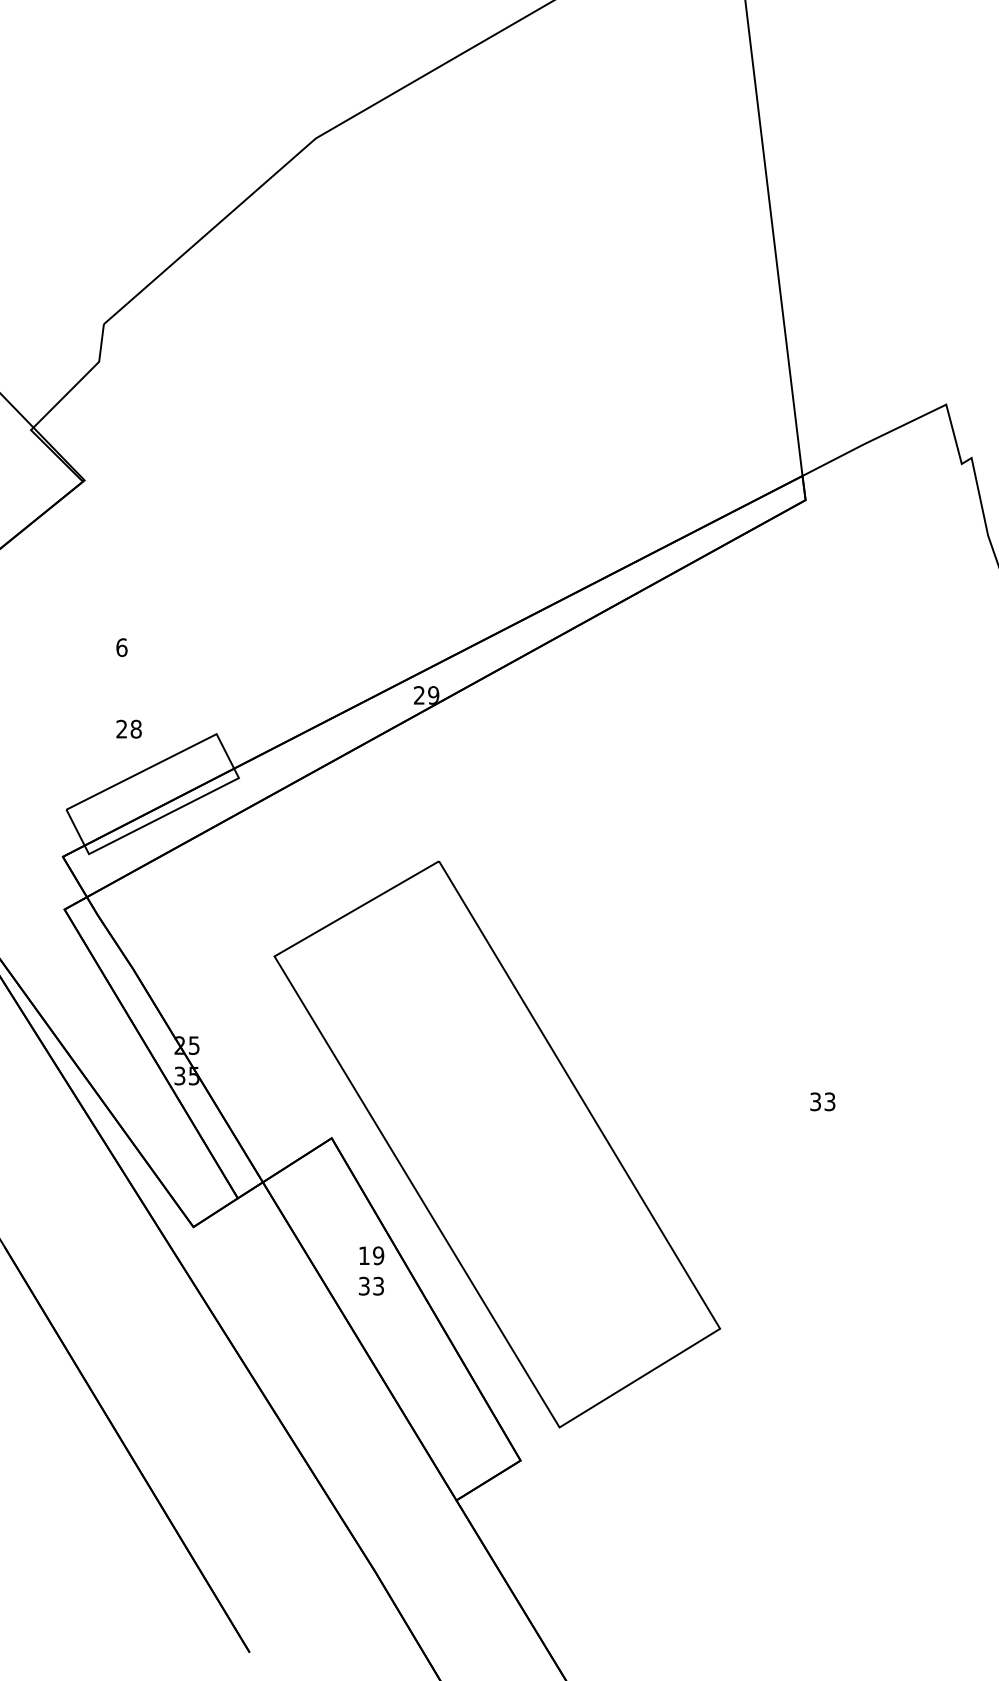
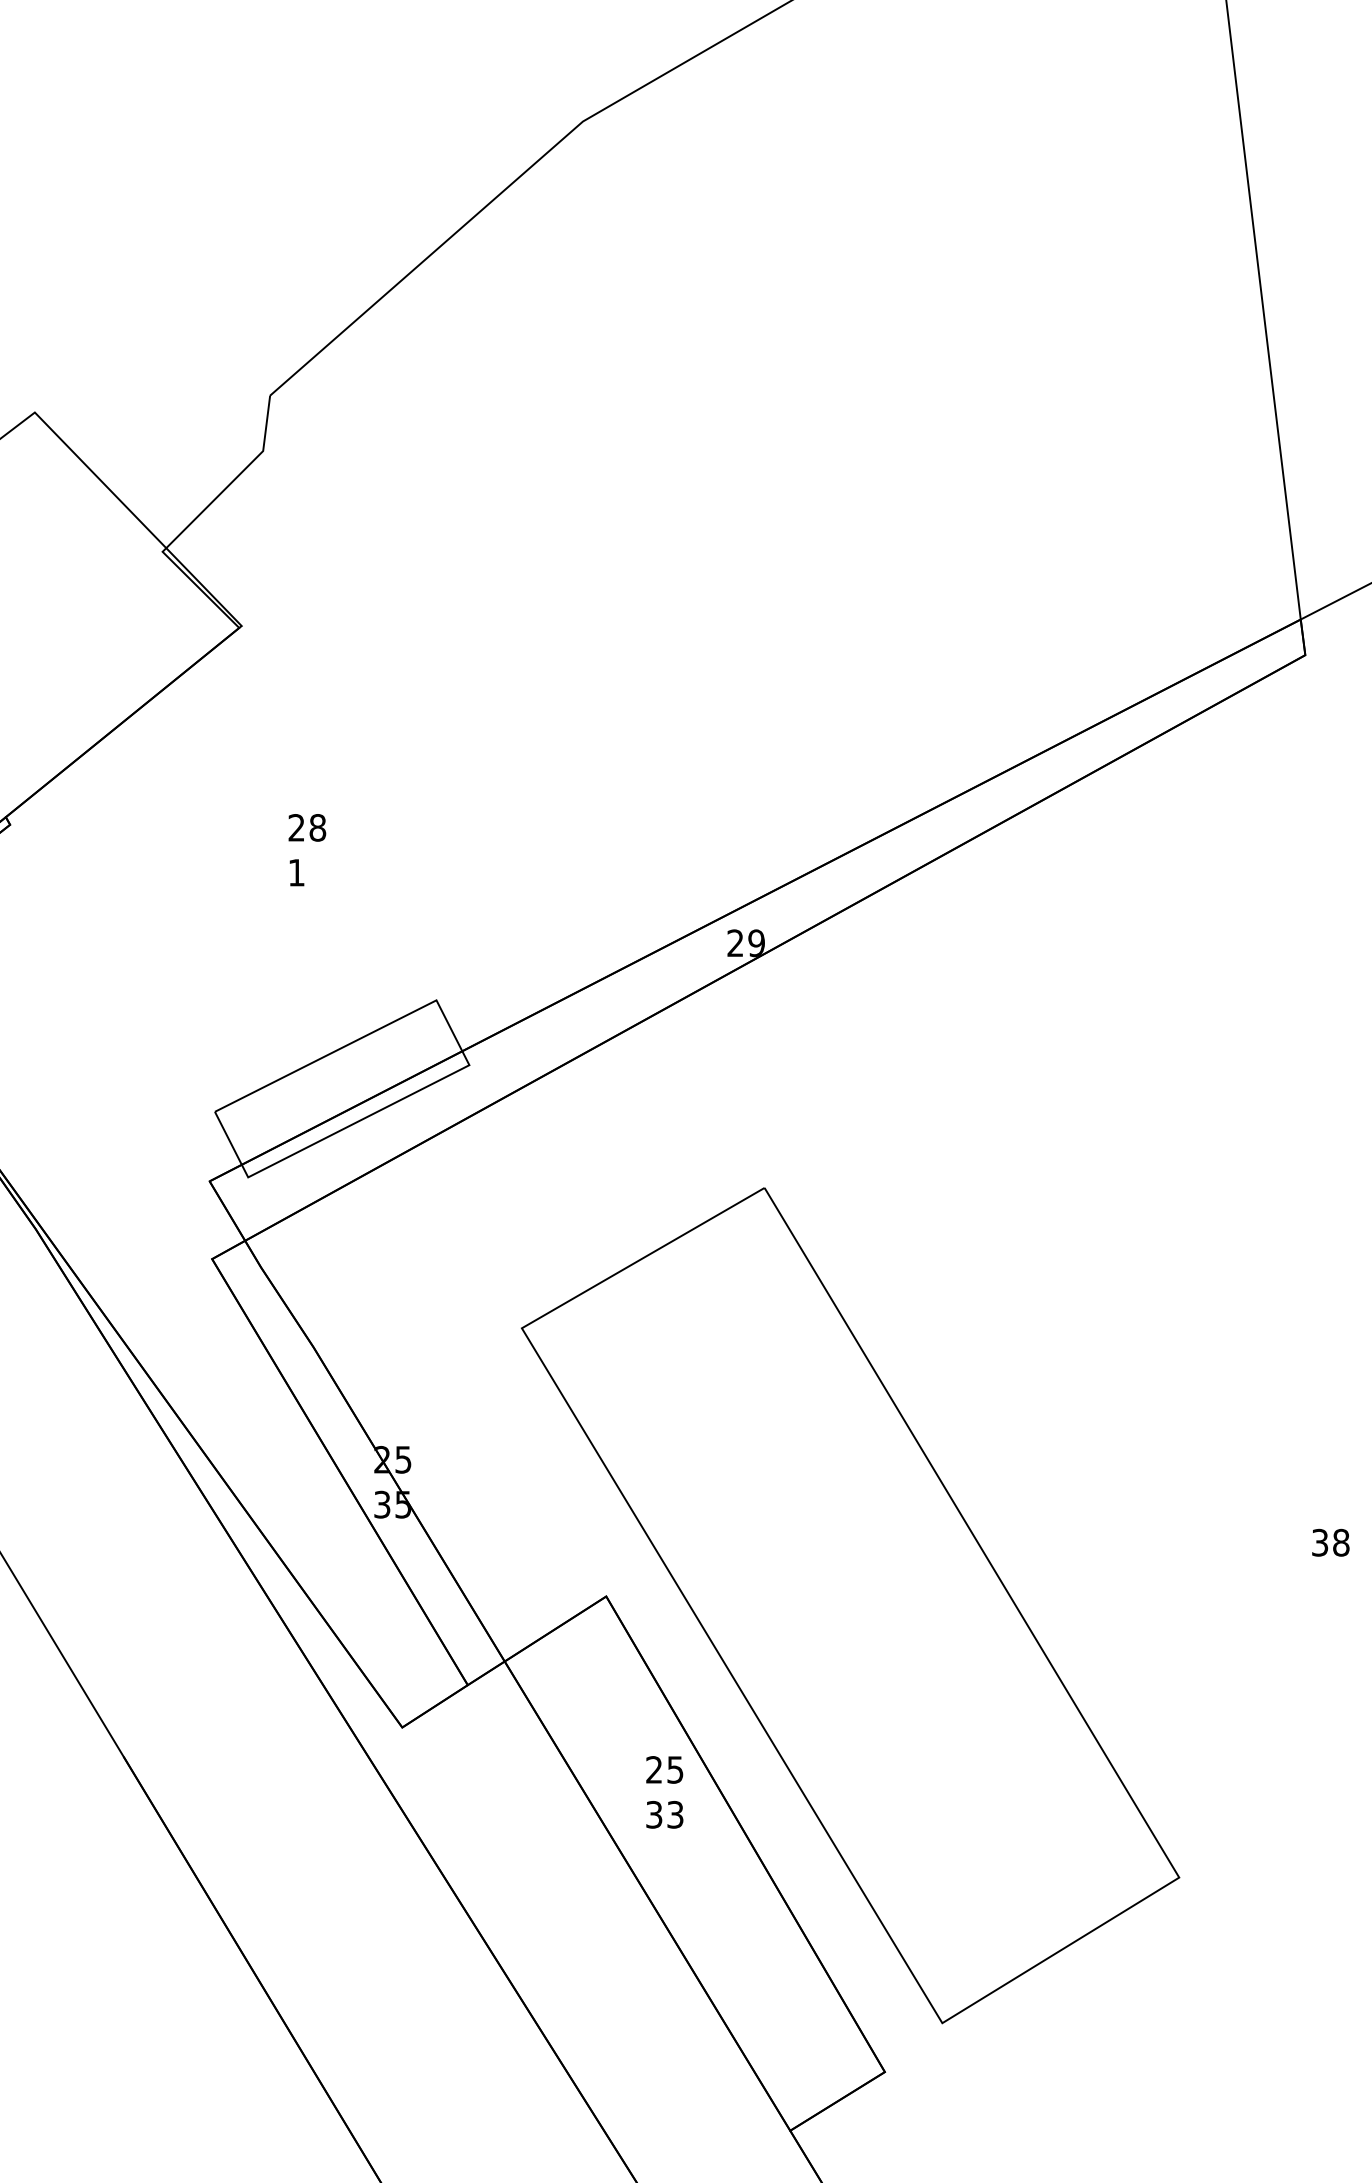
text: (121, 647) -> (296, 872), 6 -> 1
text: (128, 728) -> (306, 826), moved
text: (829, 1101) -> (1340, 1542), 33 -> 38
text: (371, 1255) -> (664, 1769), 19 -> 25

